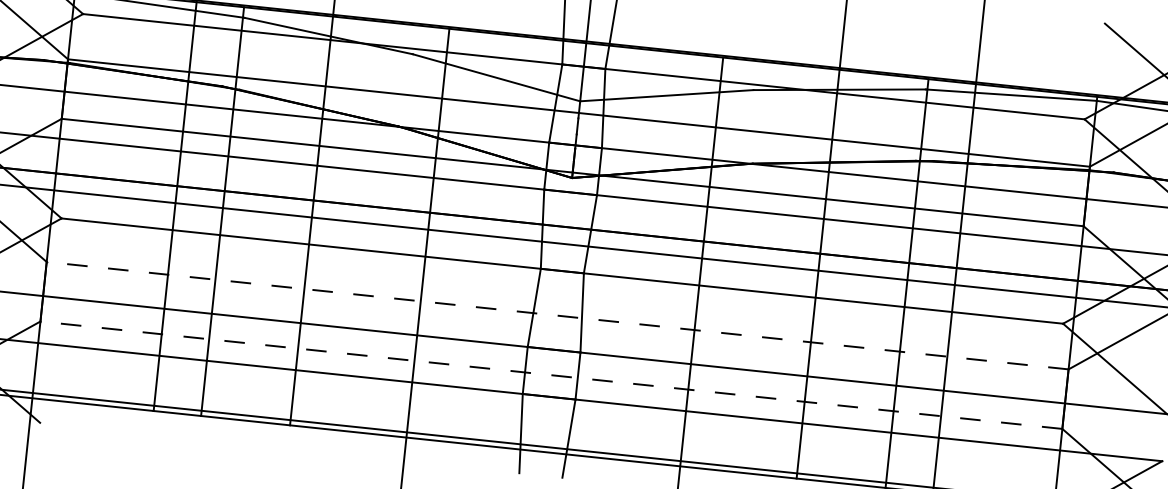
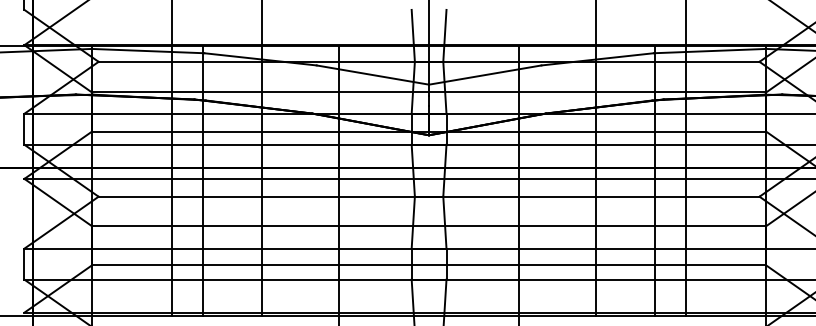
line: (556, 316) -> (428, 226), dashed -> solid
line: (550, 375) -> (428, 265), dashed -> solid

